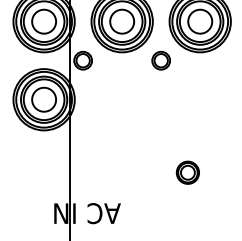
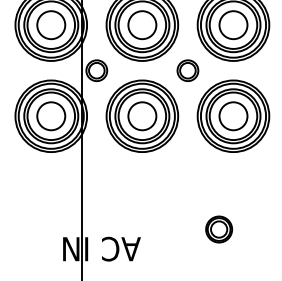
part: (121, 99) -> (141, 115), added
part: (199, 99) -> (232, 115), added
part: (187, 172) -> (218, 229), moved

